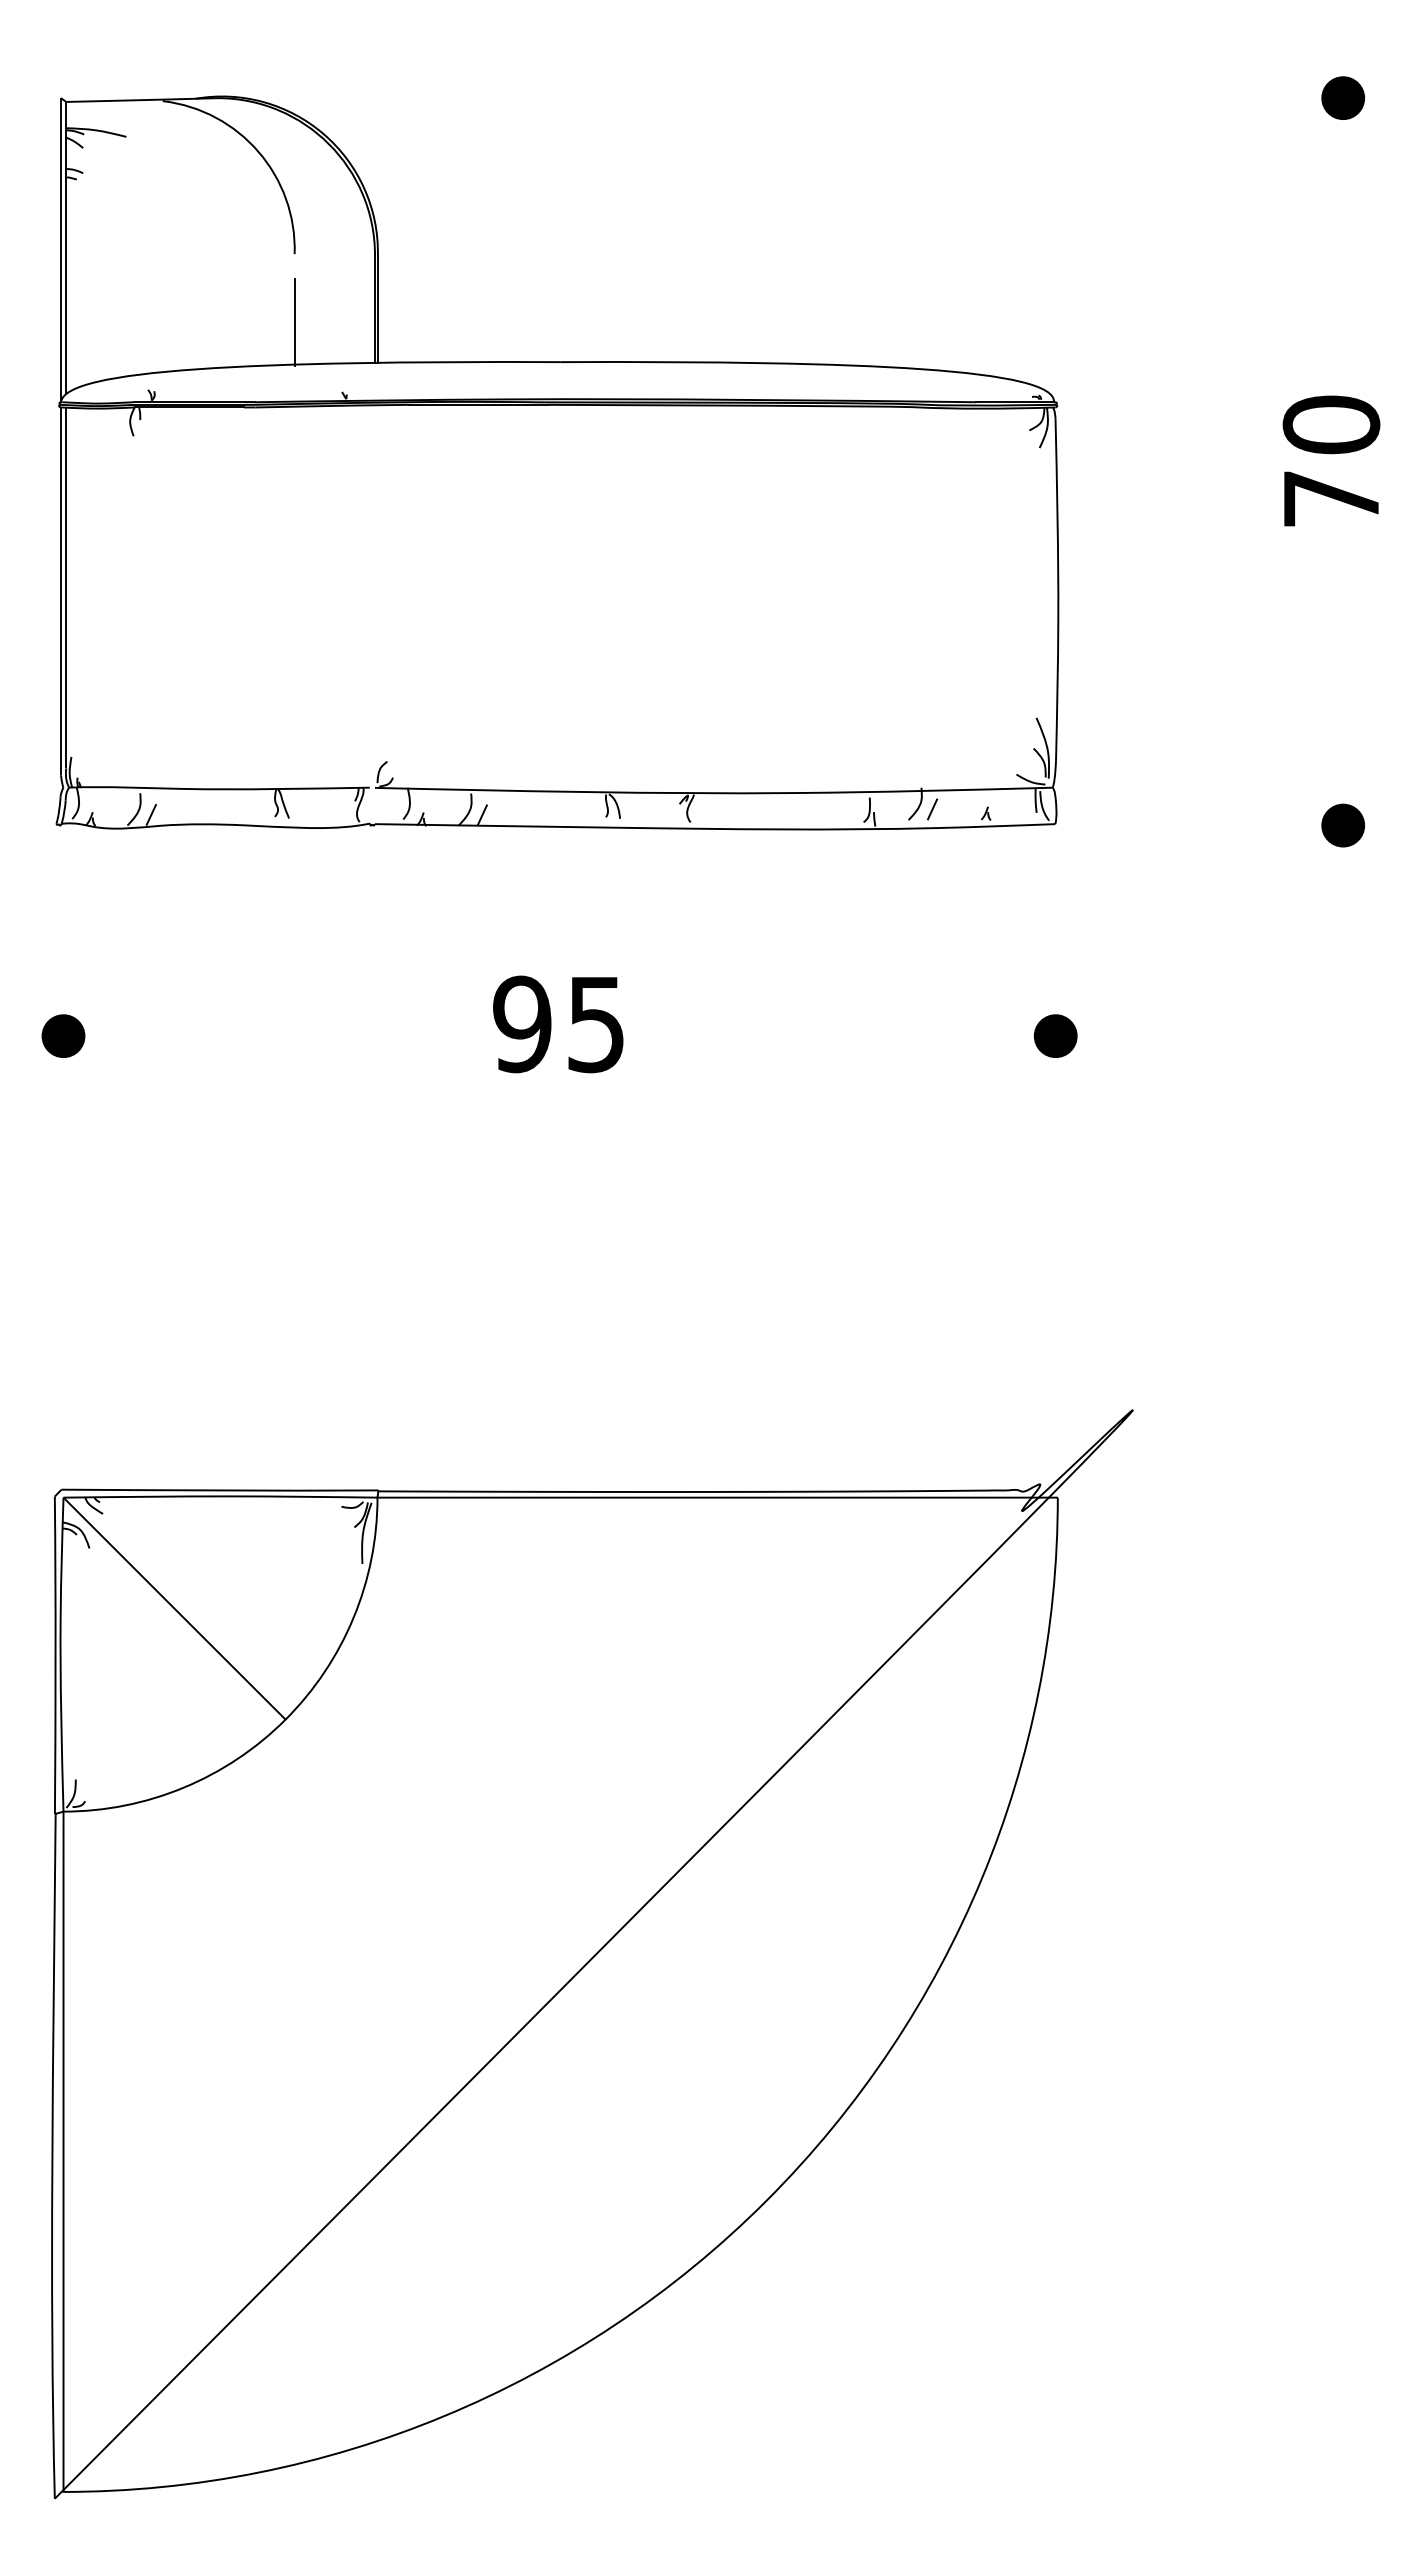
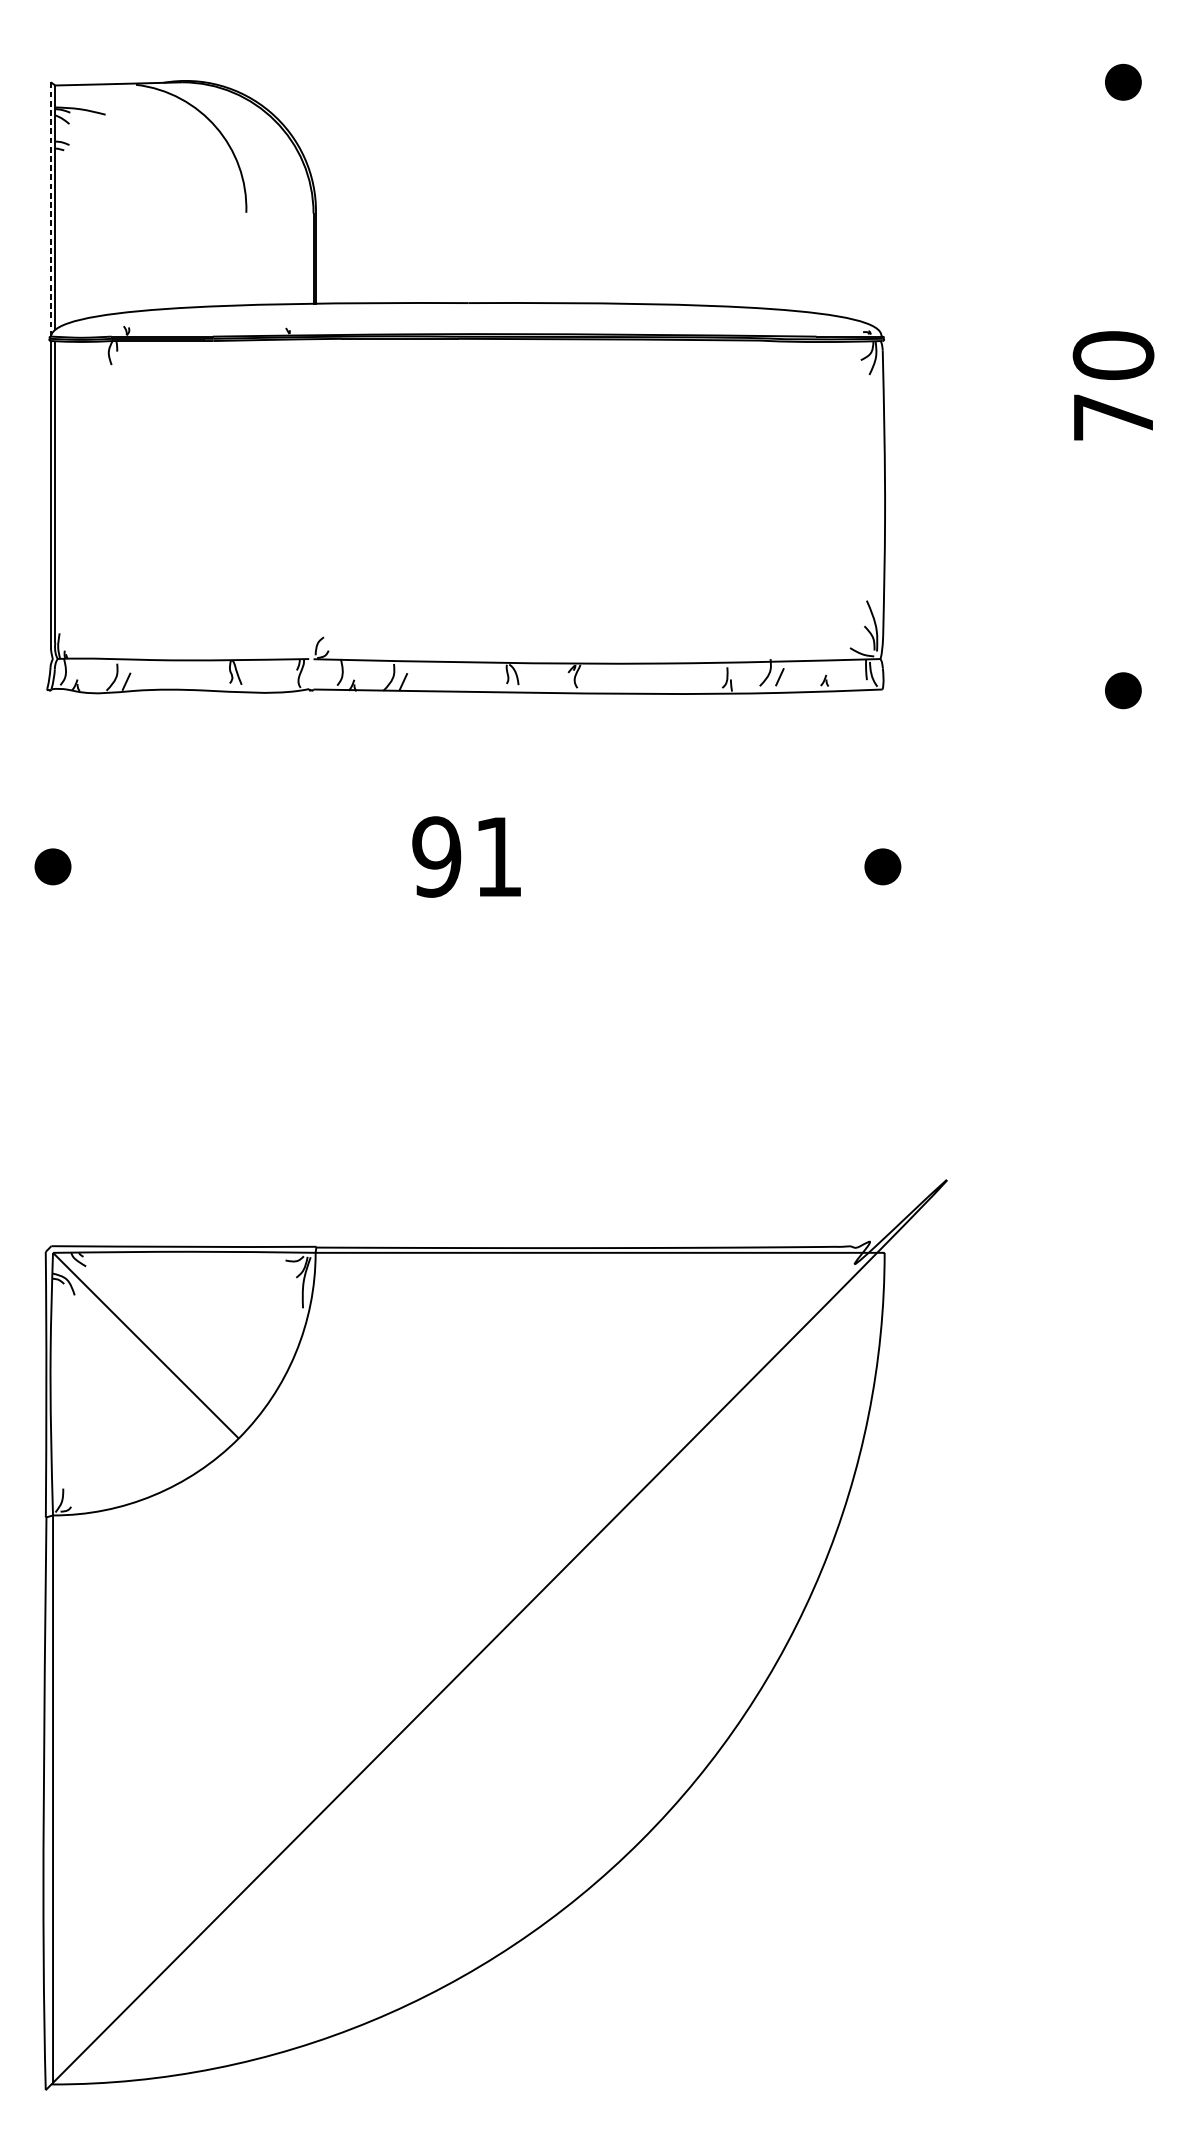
line: (61, 250) -> (51, 209), solid -> dashed
line: (294, 321) -> (246, 269), removed
text: (595, 1025) -> (497, 857), 95 -> 91

